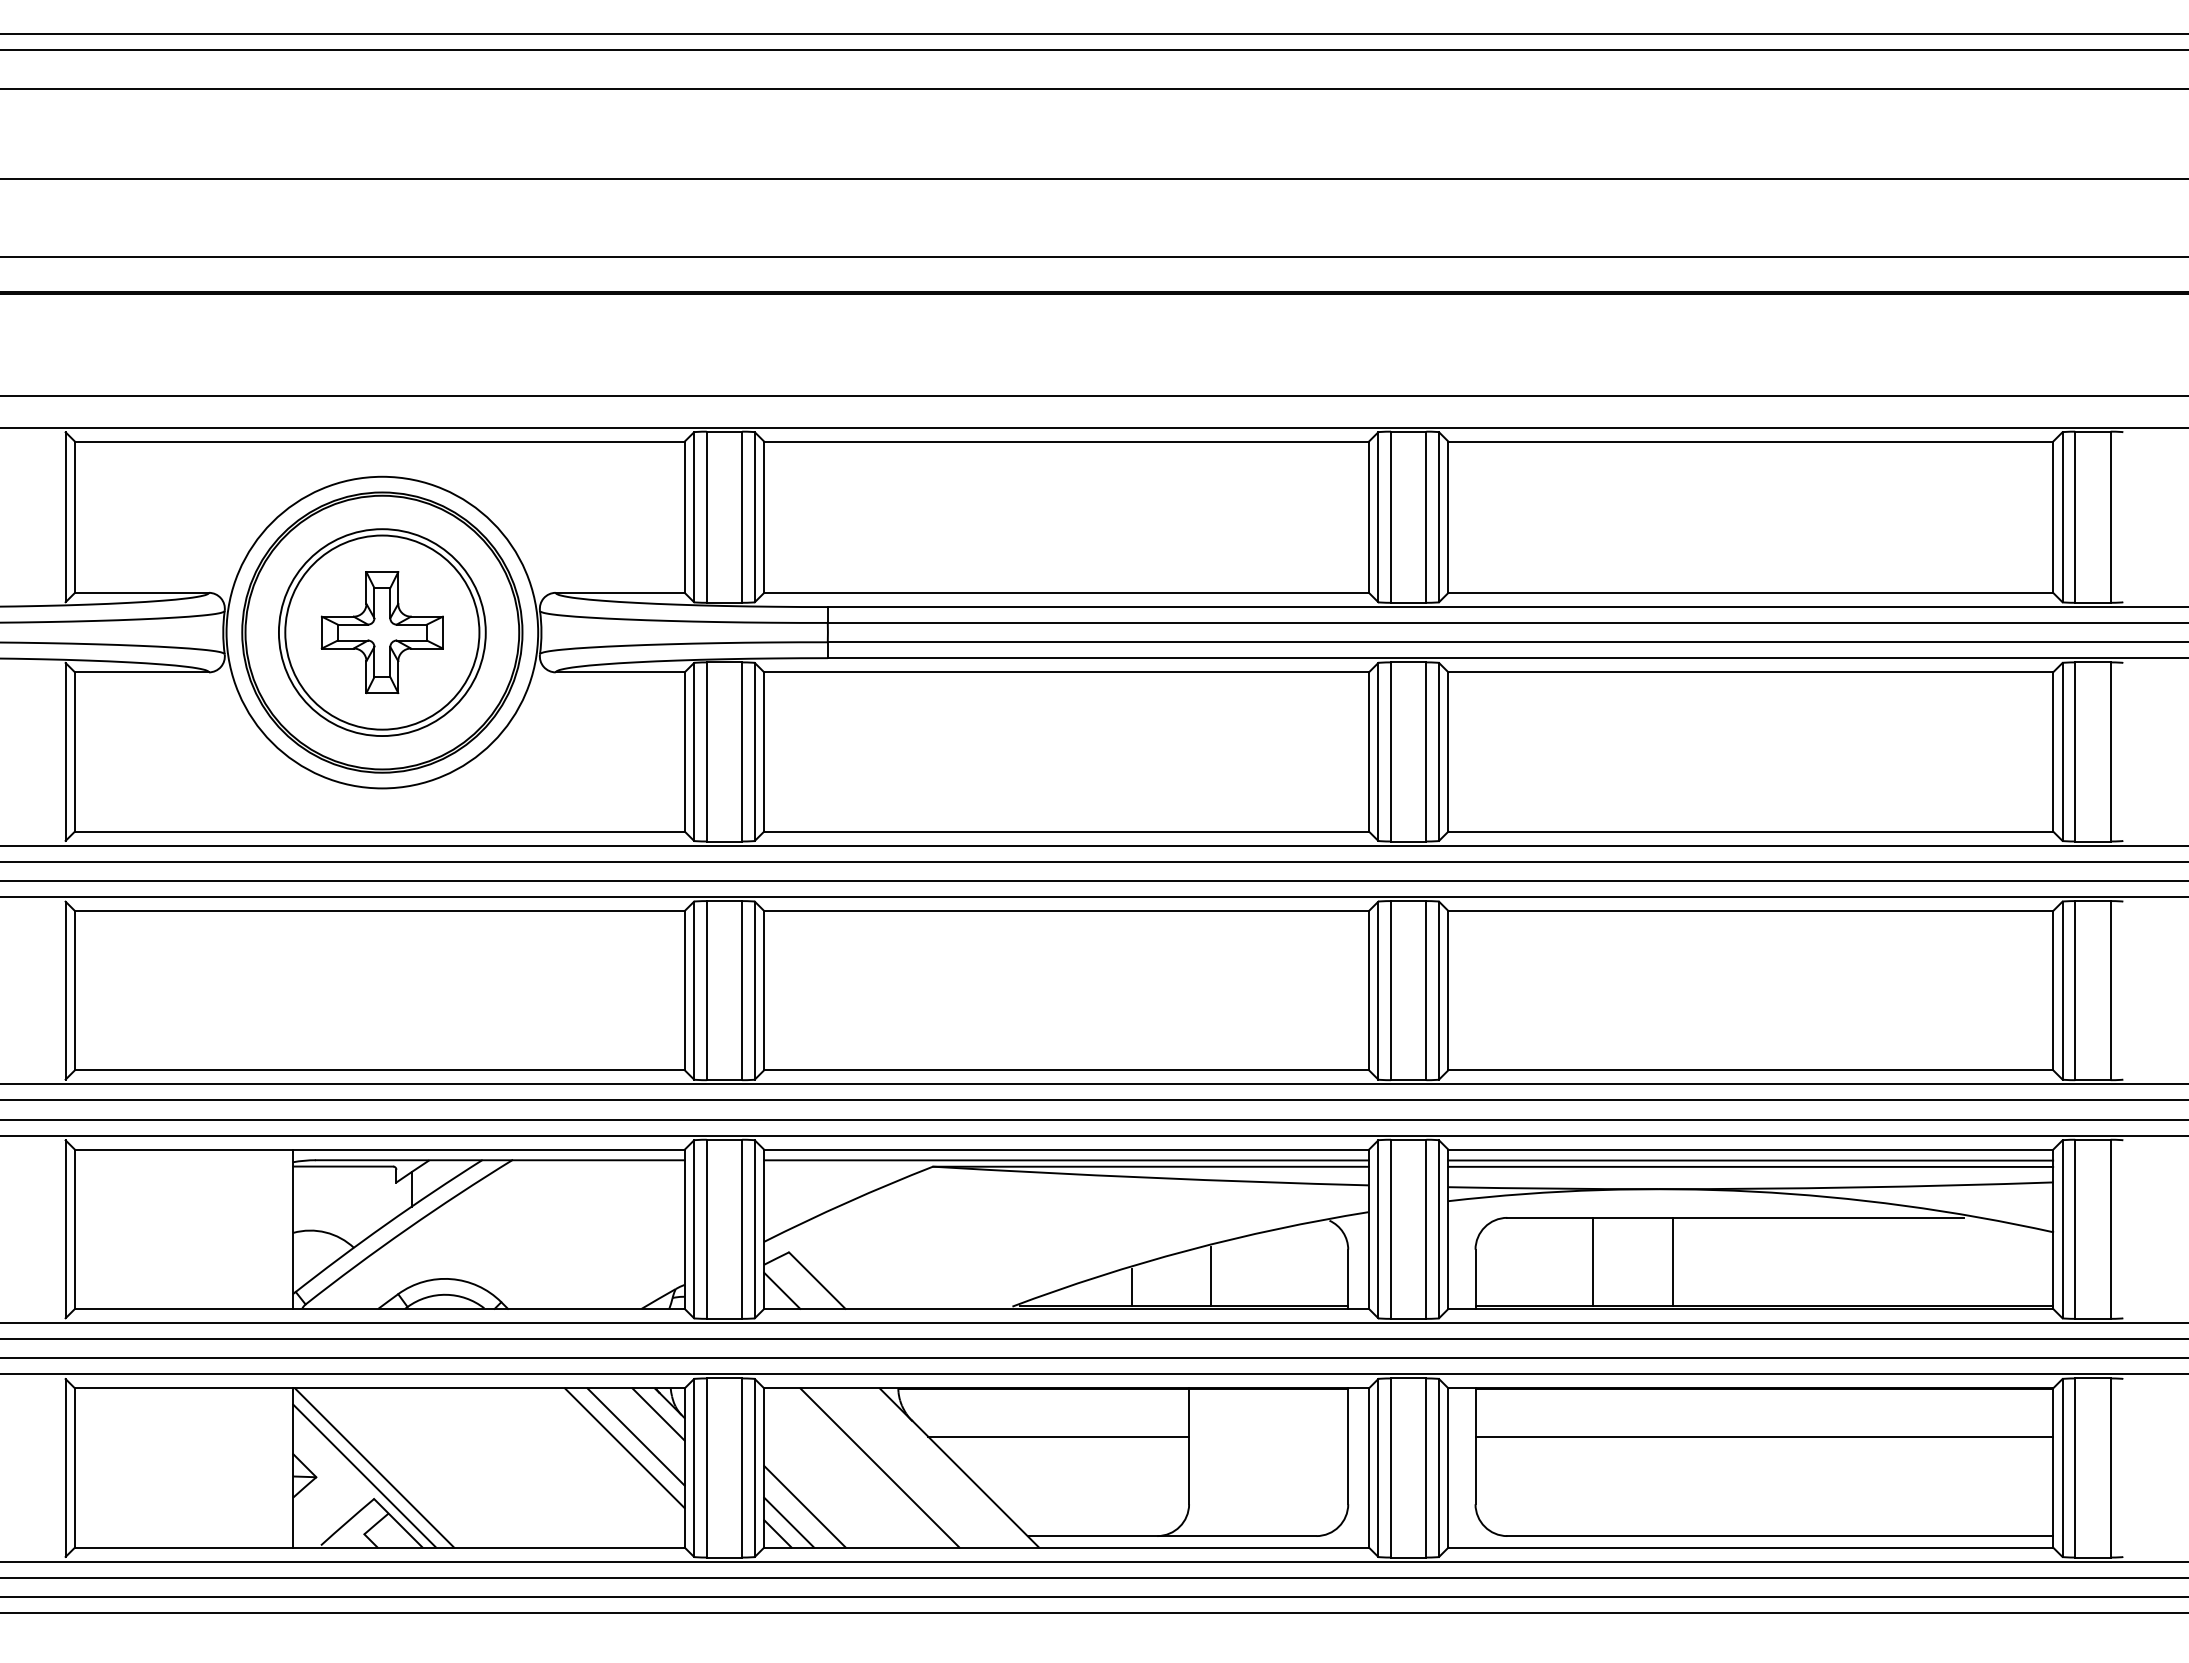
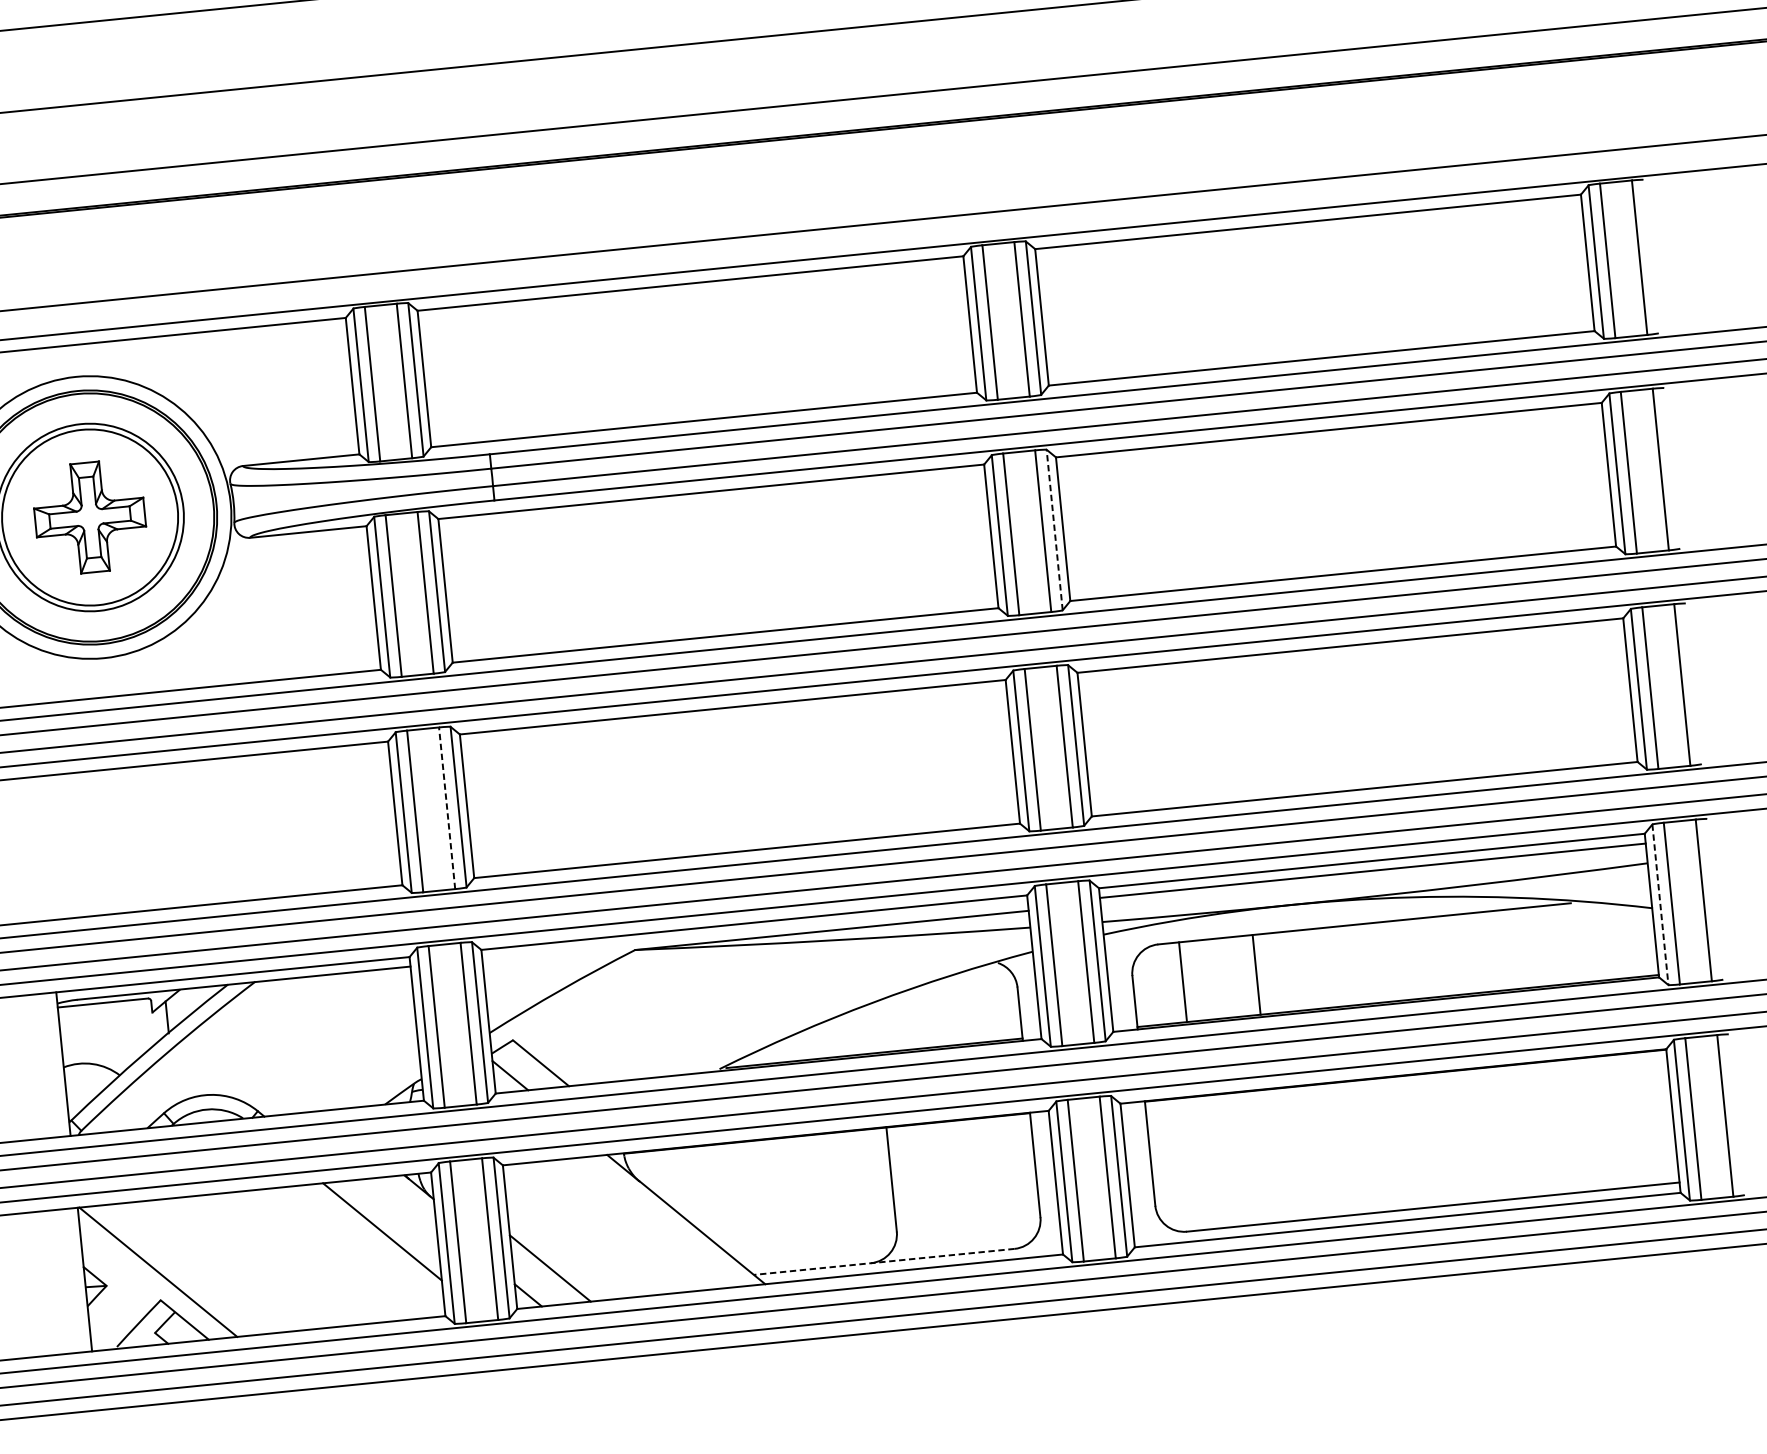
line: (1439, 751) -> (1055, 529), solid -> dashed
line: (742, 990) -> (447, 808), solid -> dashed
line: (1066, 1160) -> (755, 932), removed
line: (1750, 1166) -> (1373, 876), removed
line: (2062, 1229) -> (1660, 904), solid -> dashed
line: (1593, 1261) -> (1183, 981), moved
line: (1672, 1261) -> (1256, 974), moved
line: (1211, 1276) -> (896, 1024), removed
line: (1131, 1287) -> (825, 1041), removed
line: (658, 1414) -> (409, 1198), removed
line: (635, 1436) -> (391, 1220), removed
line: (1058, 1436) -> (772, 1182), removed
line: (1764, 1436) -> (1410, 1118), removed
line: (879, 1467) -> (614, 1226), removed
line: (364, 1475) -> (149, 1279), removed
line: (789, 1522) -> (537, 1284), removed
line: (1171, 1536) -> (883, 1262), solid -> dashed

